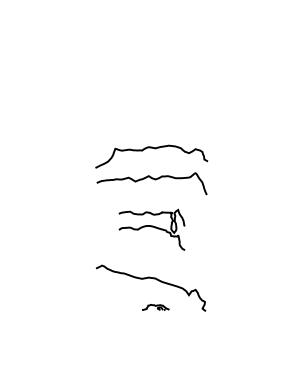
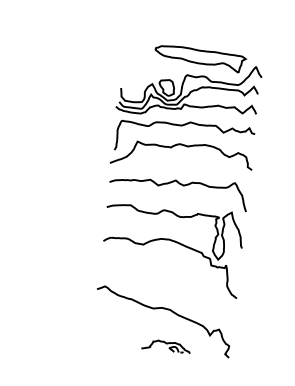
part: (151, 113) -> (187, 102), added
part: (151, 229) -> (171, 247), size x1.67
part: (155, 307) -> (166, 346), size x1.43

